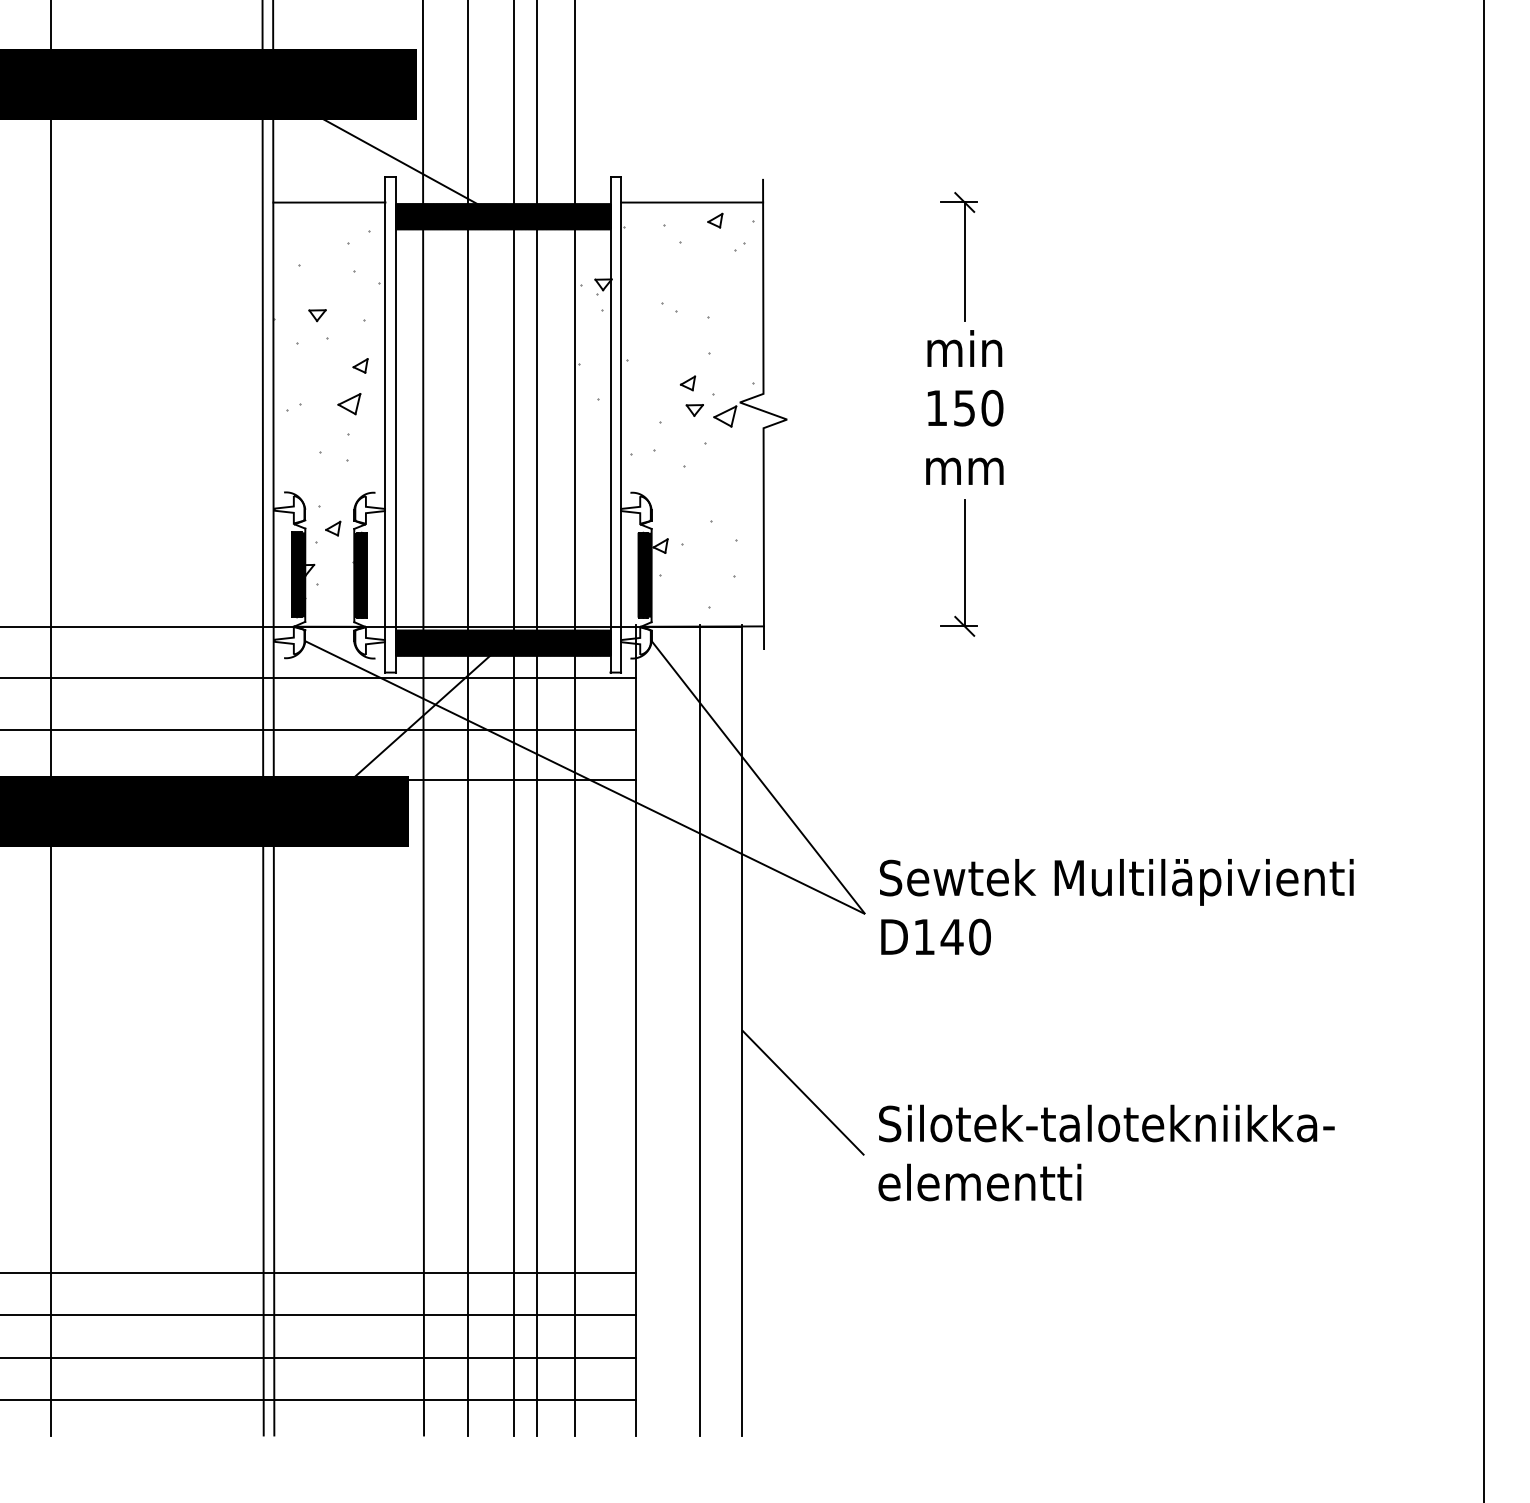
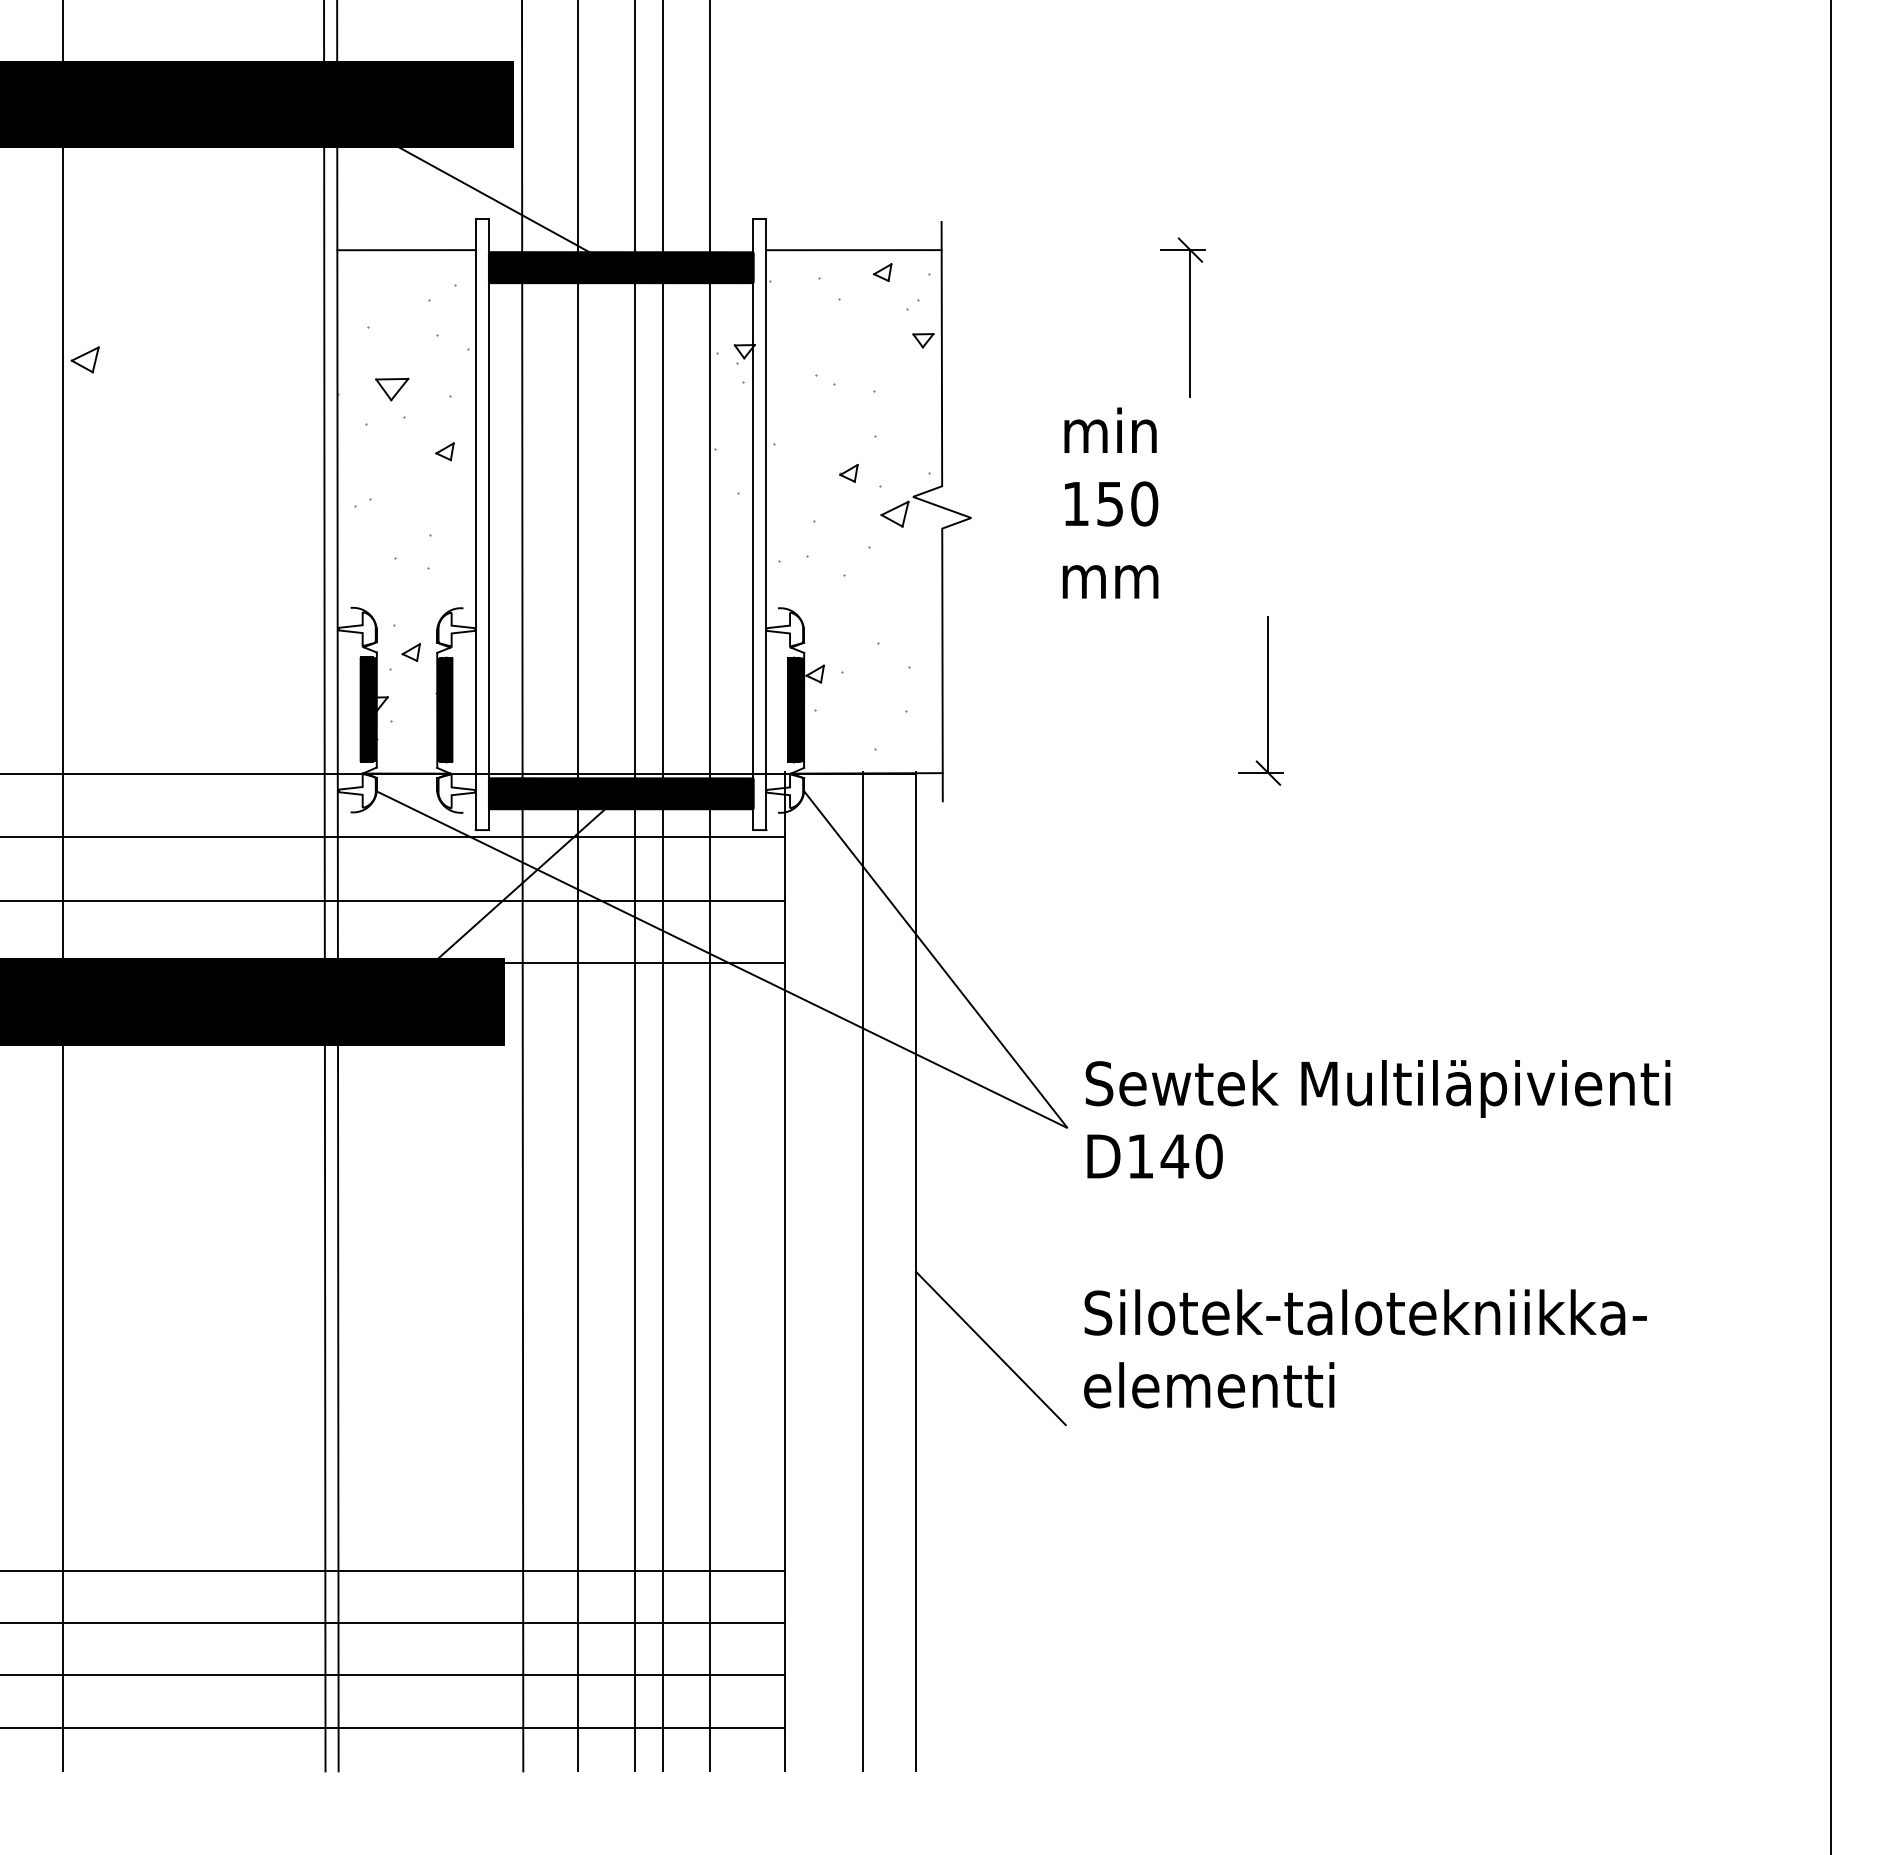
part: (317, 315) -> (391, 389), size x1.6
part: (348, 403) -> (84, 359), moved
text: (964, 407) -> (1110, 502), moved
part: (694, 410) -> (923, 340), moved
part: (963, 567) -> (1267, 700), moved
text: (1106, 1152) -> (1365, 1348), moved

